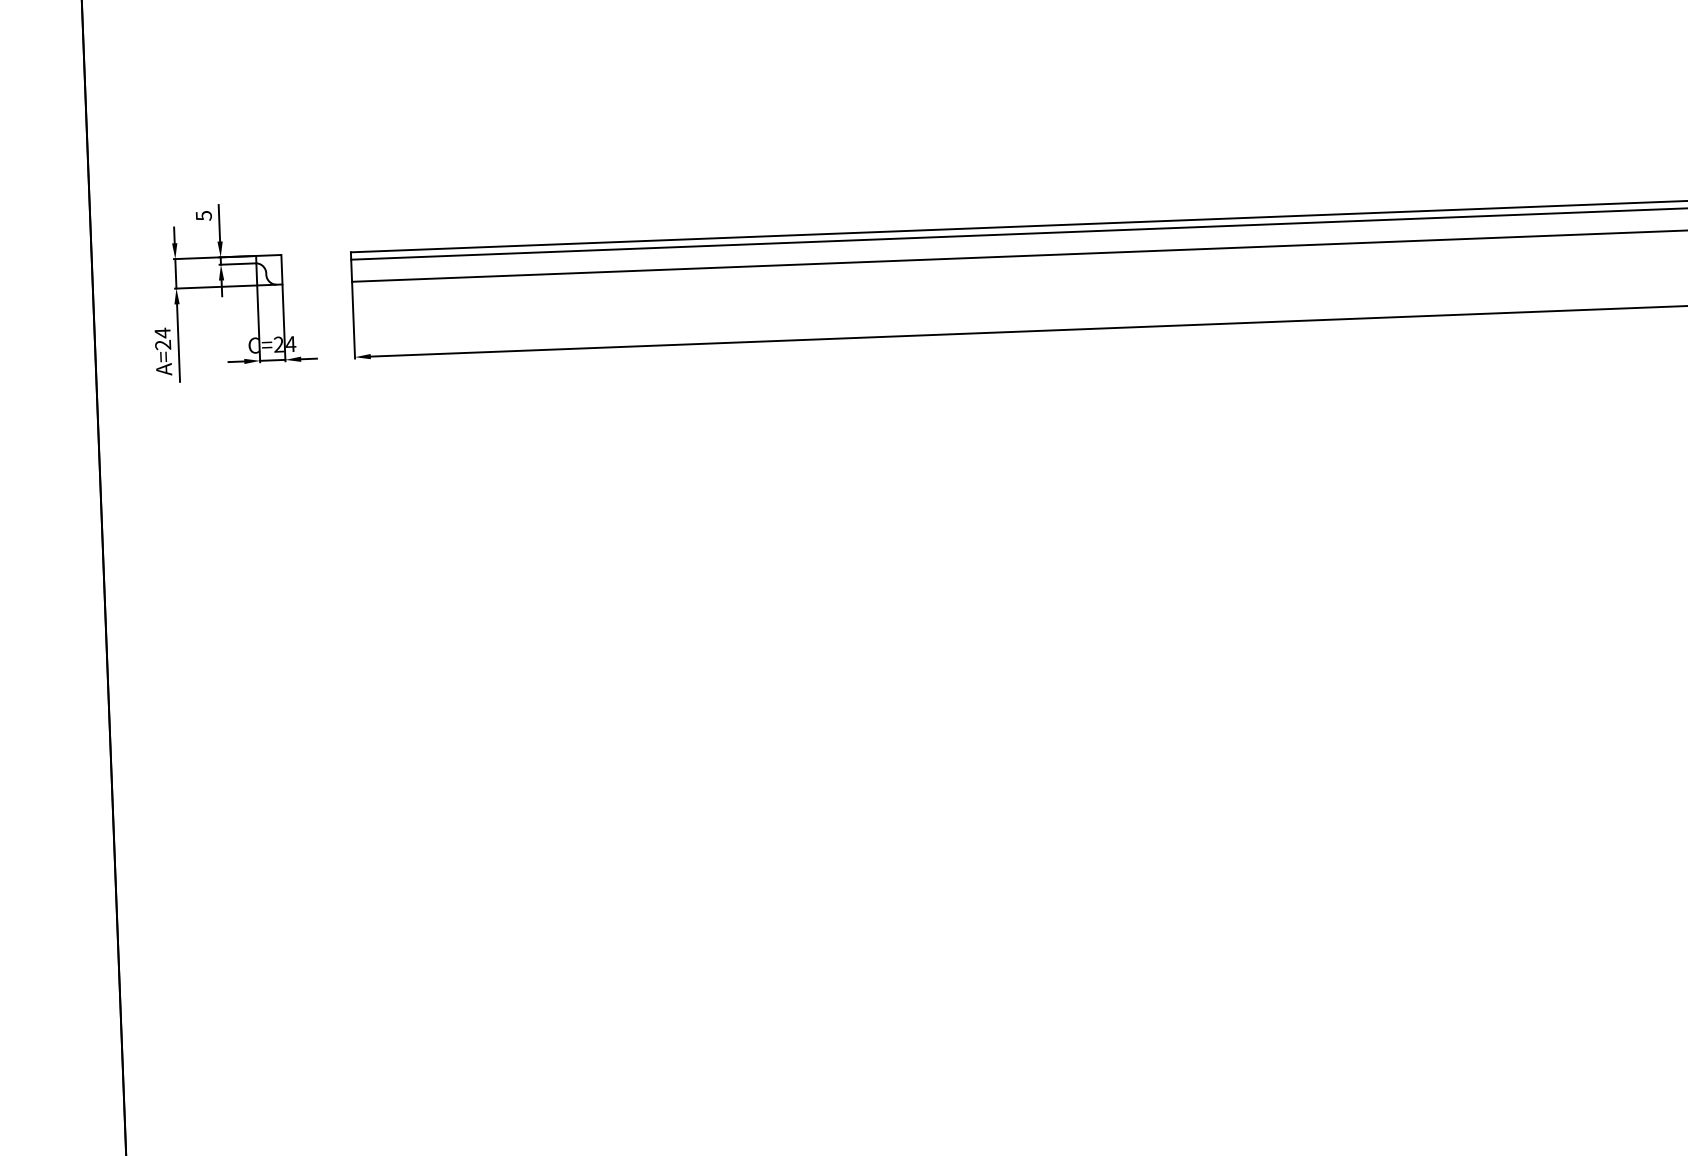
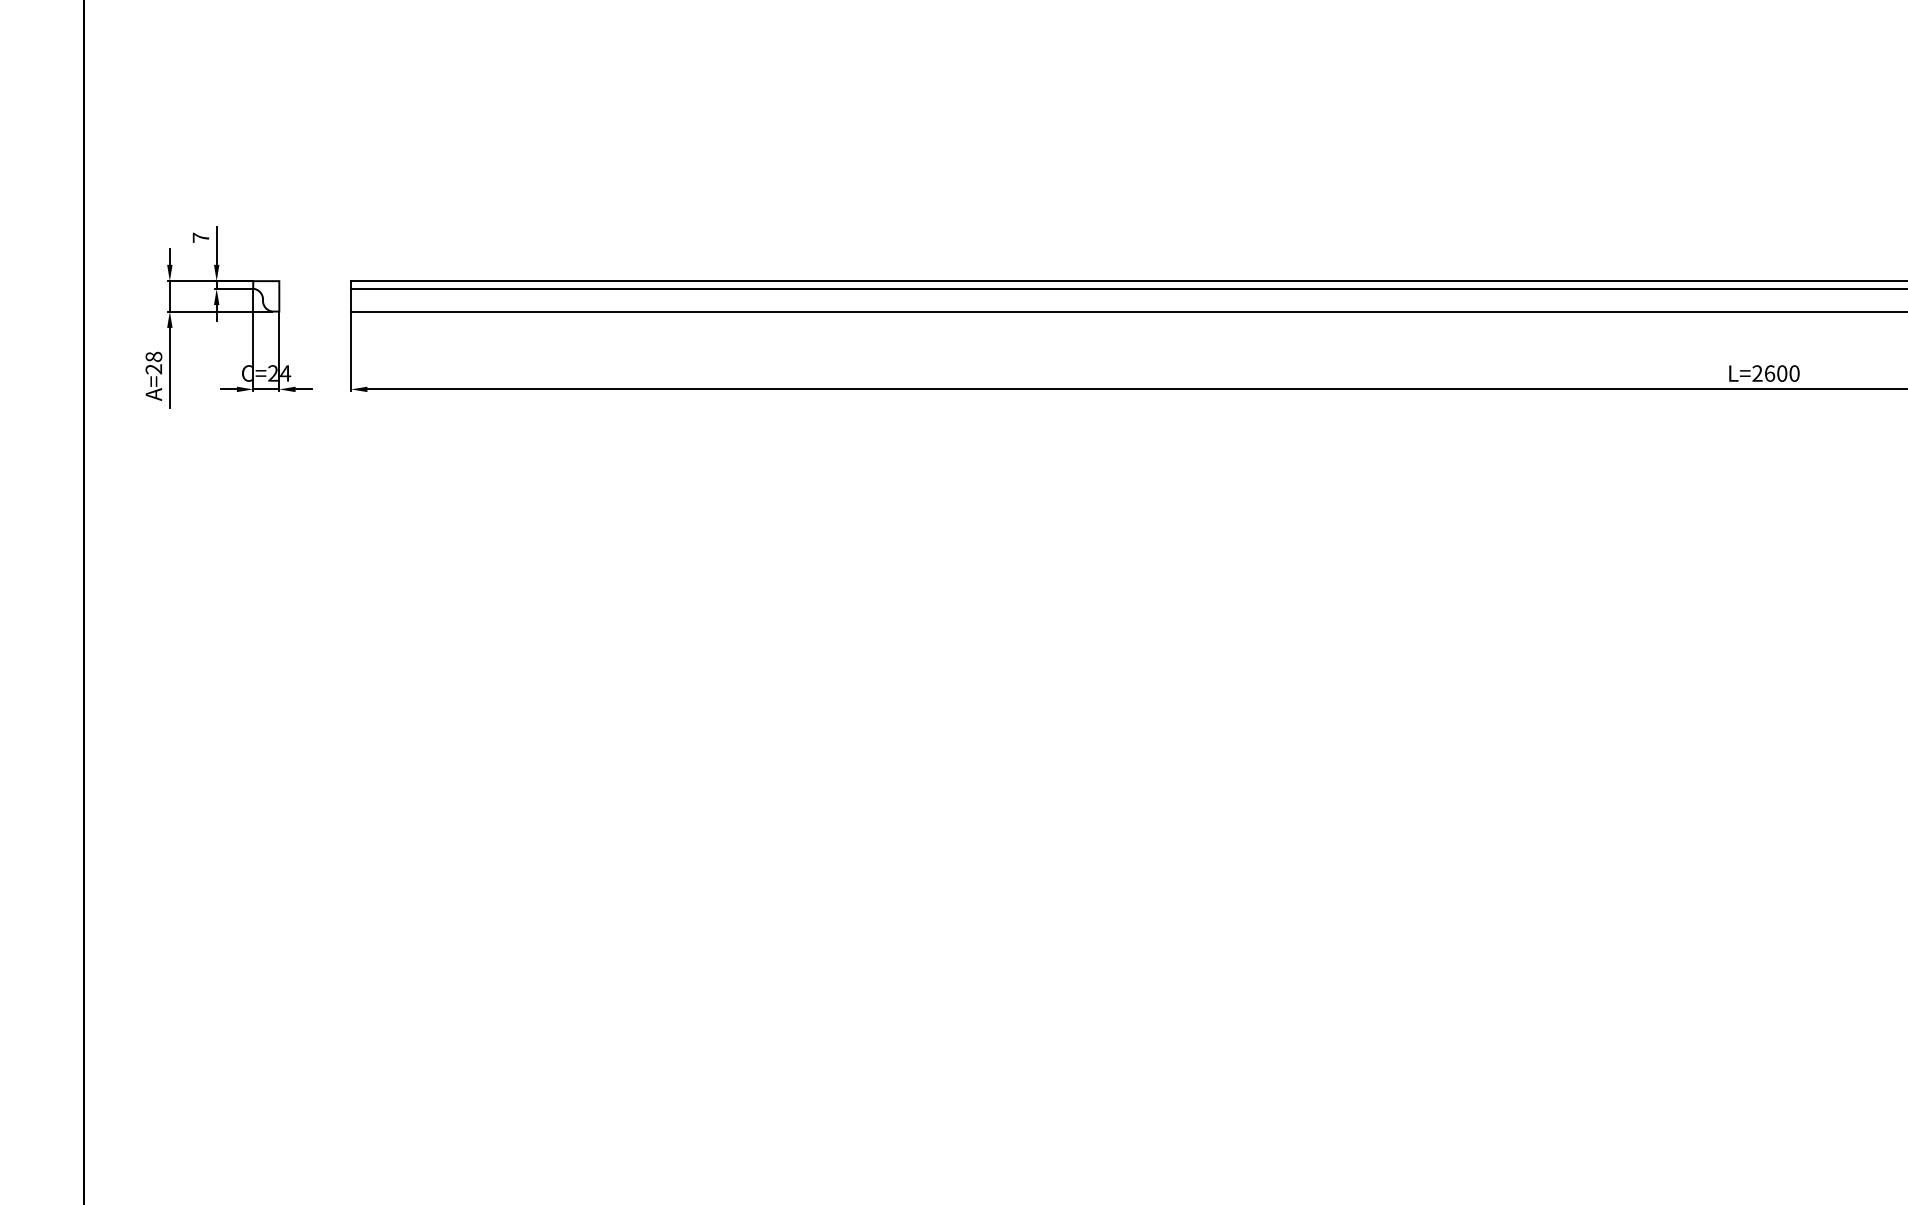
text: (203, 215) -> (200, 237), 5 -> 7
text: (162, 332) -> (153, 356), =24 -> =28

